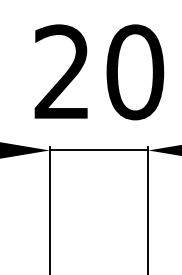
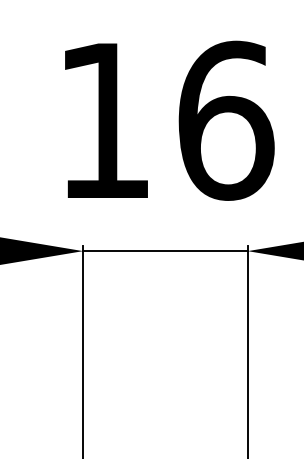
text: (99, 72) -> (166, 121), 20 -> 16

